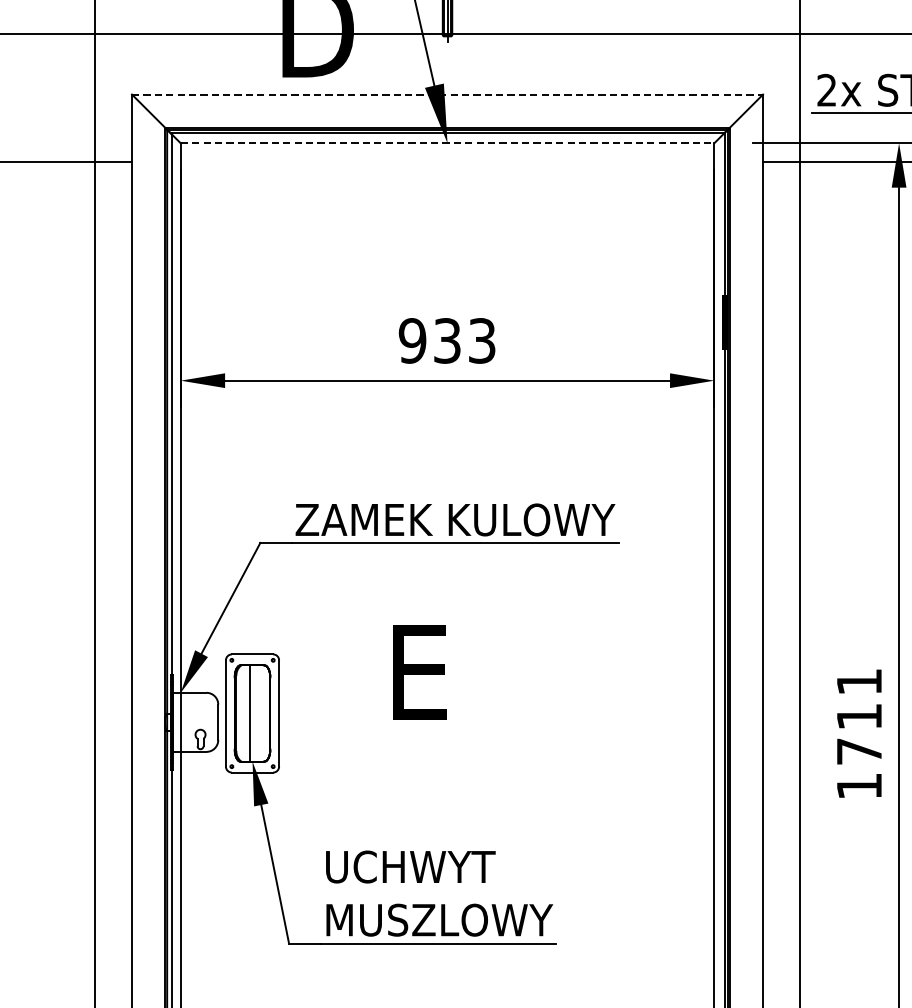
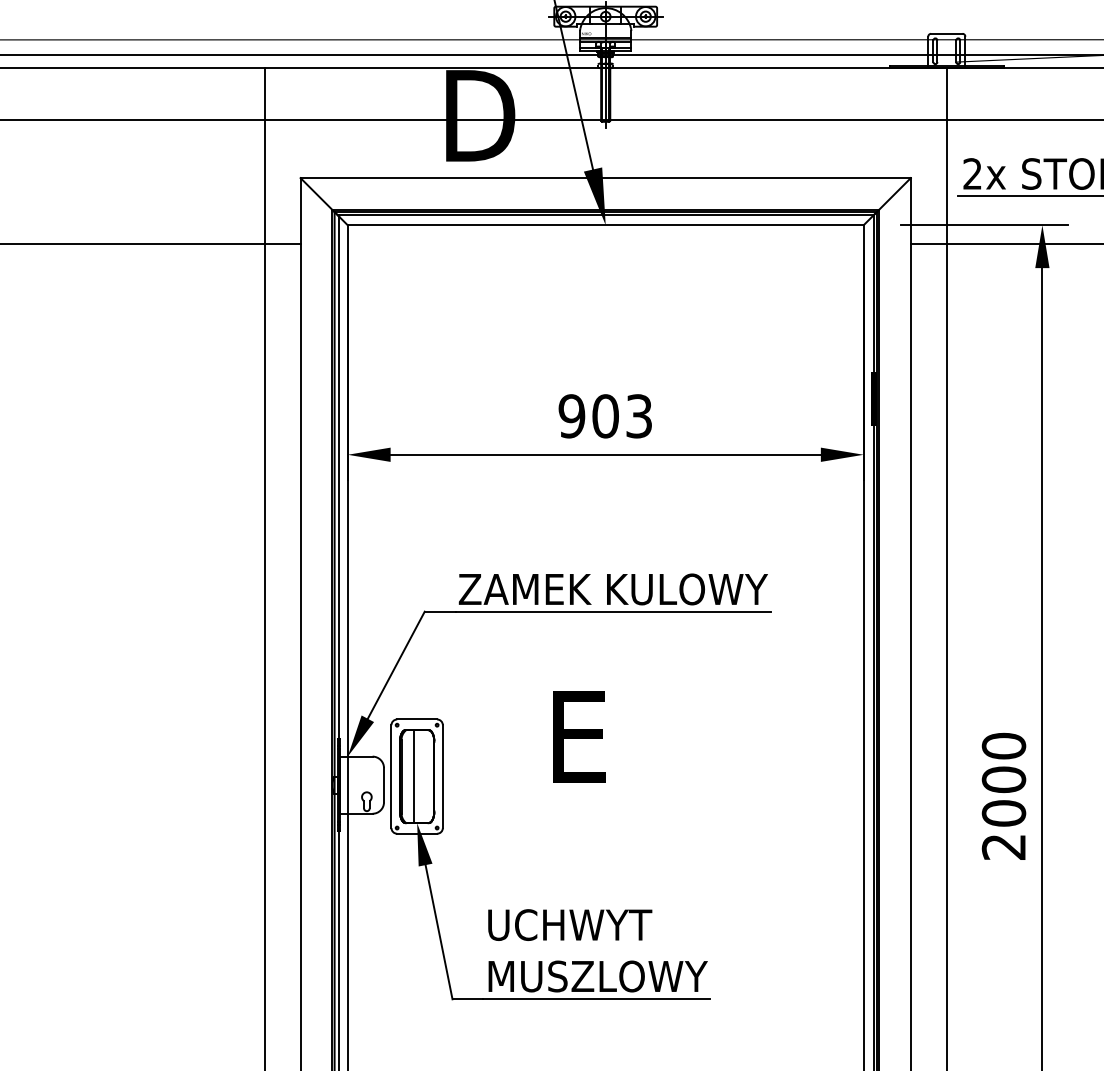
line: (448, 94) -> (606, 178), dashed -> solid
line: (447, 143) -> (605, 225), dashed -> solid
text: (447, 341) -> (605, 416), 933 -> 903
text: (858, 733) -> (1003, 795), 1711 -> 2000

